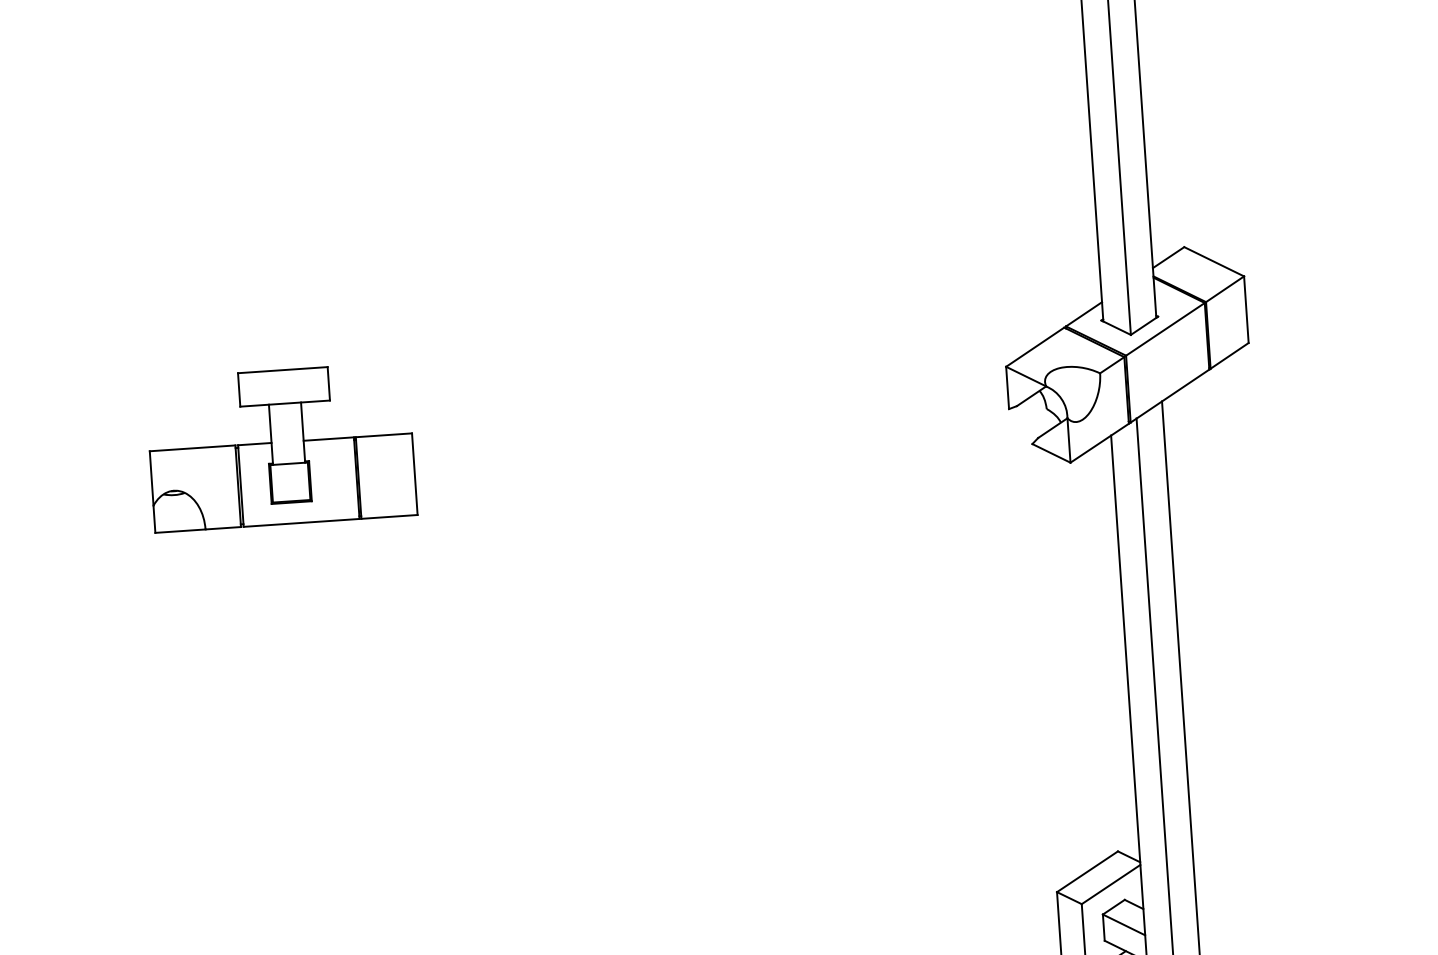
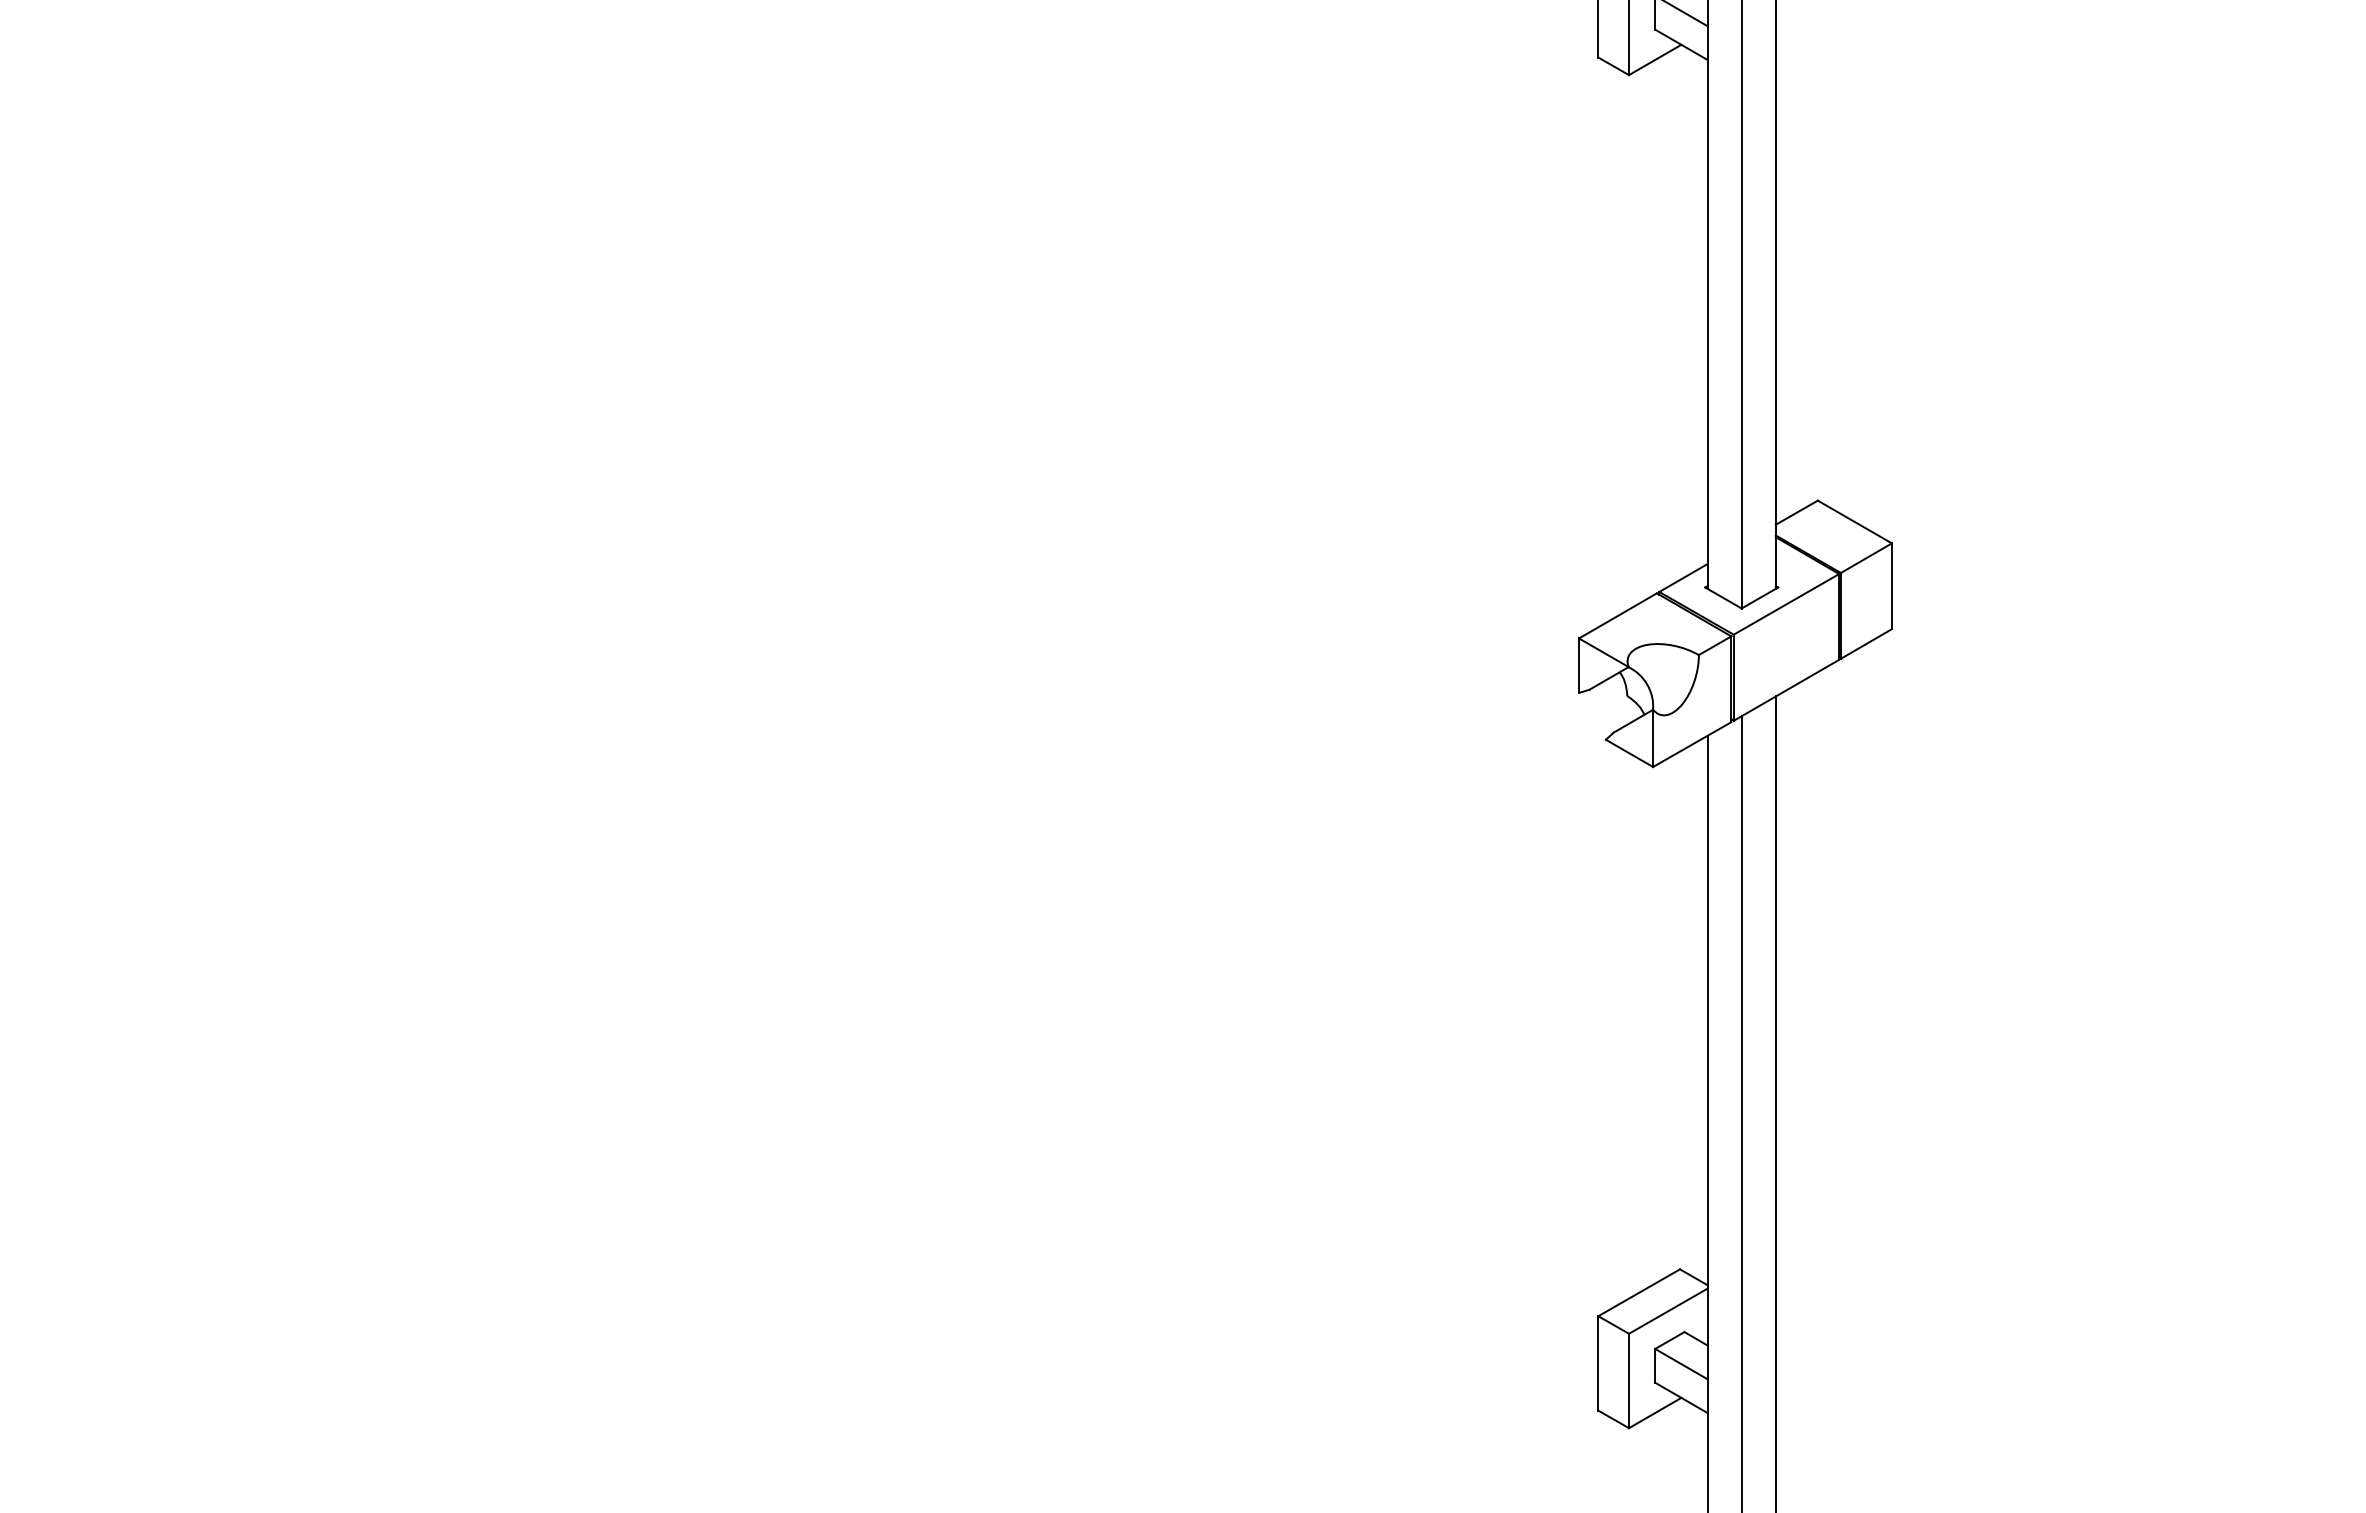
part: (280, 447) -> (642, 678), removed

